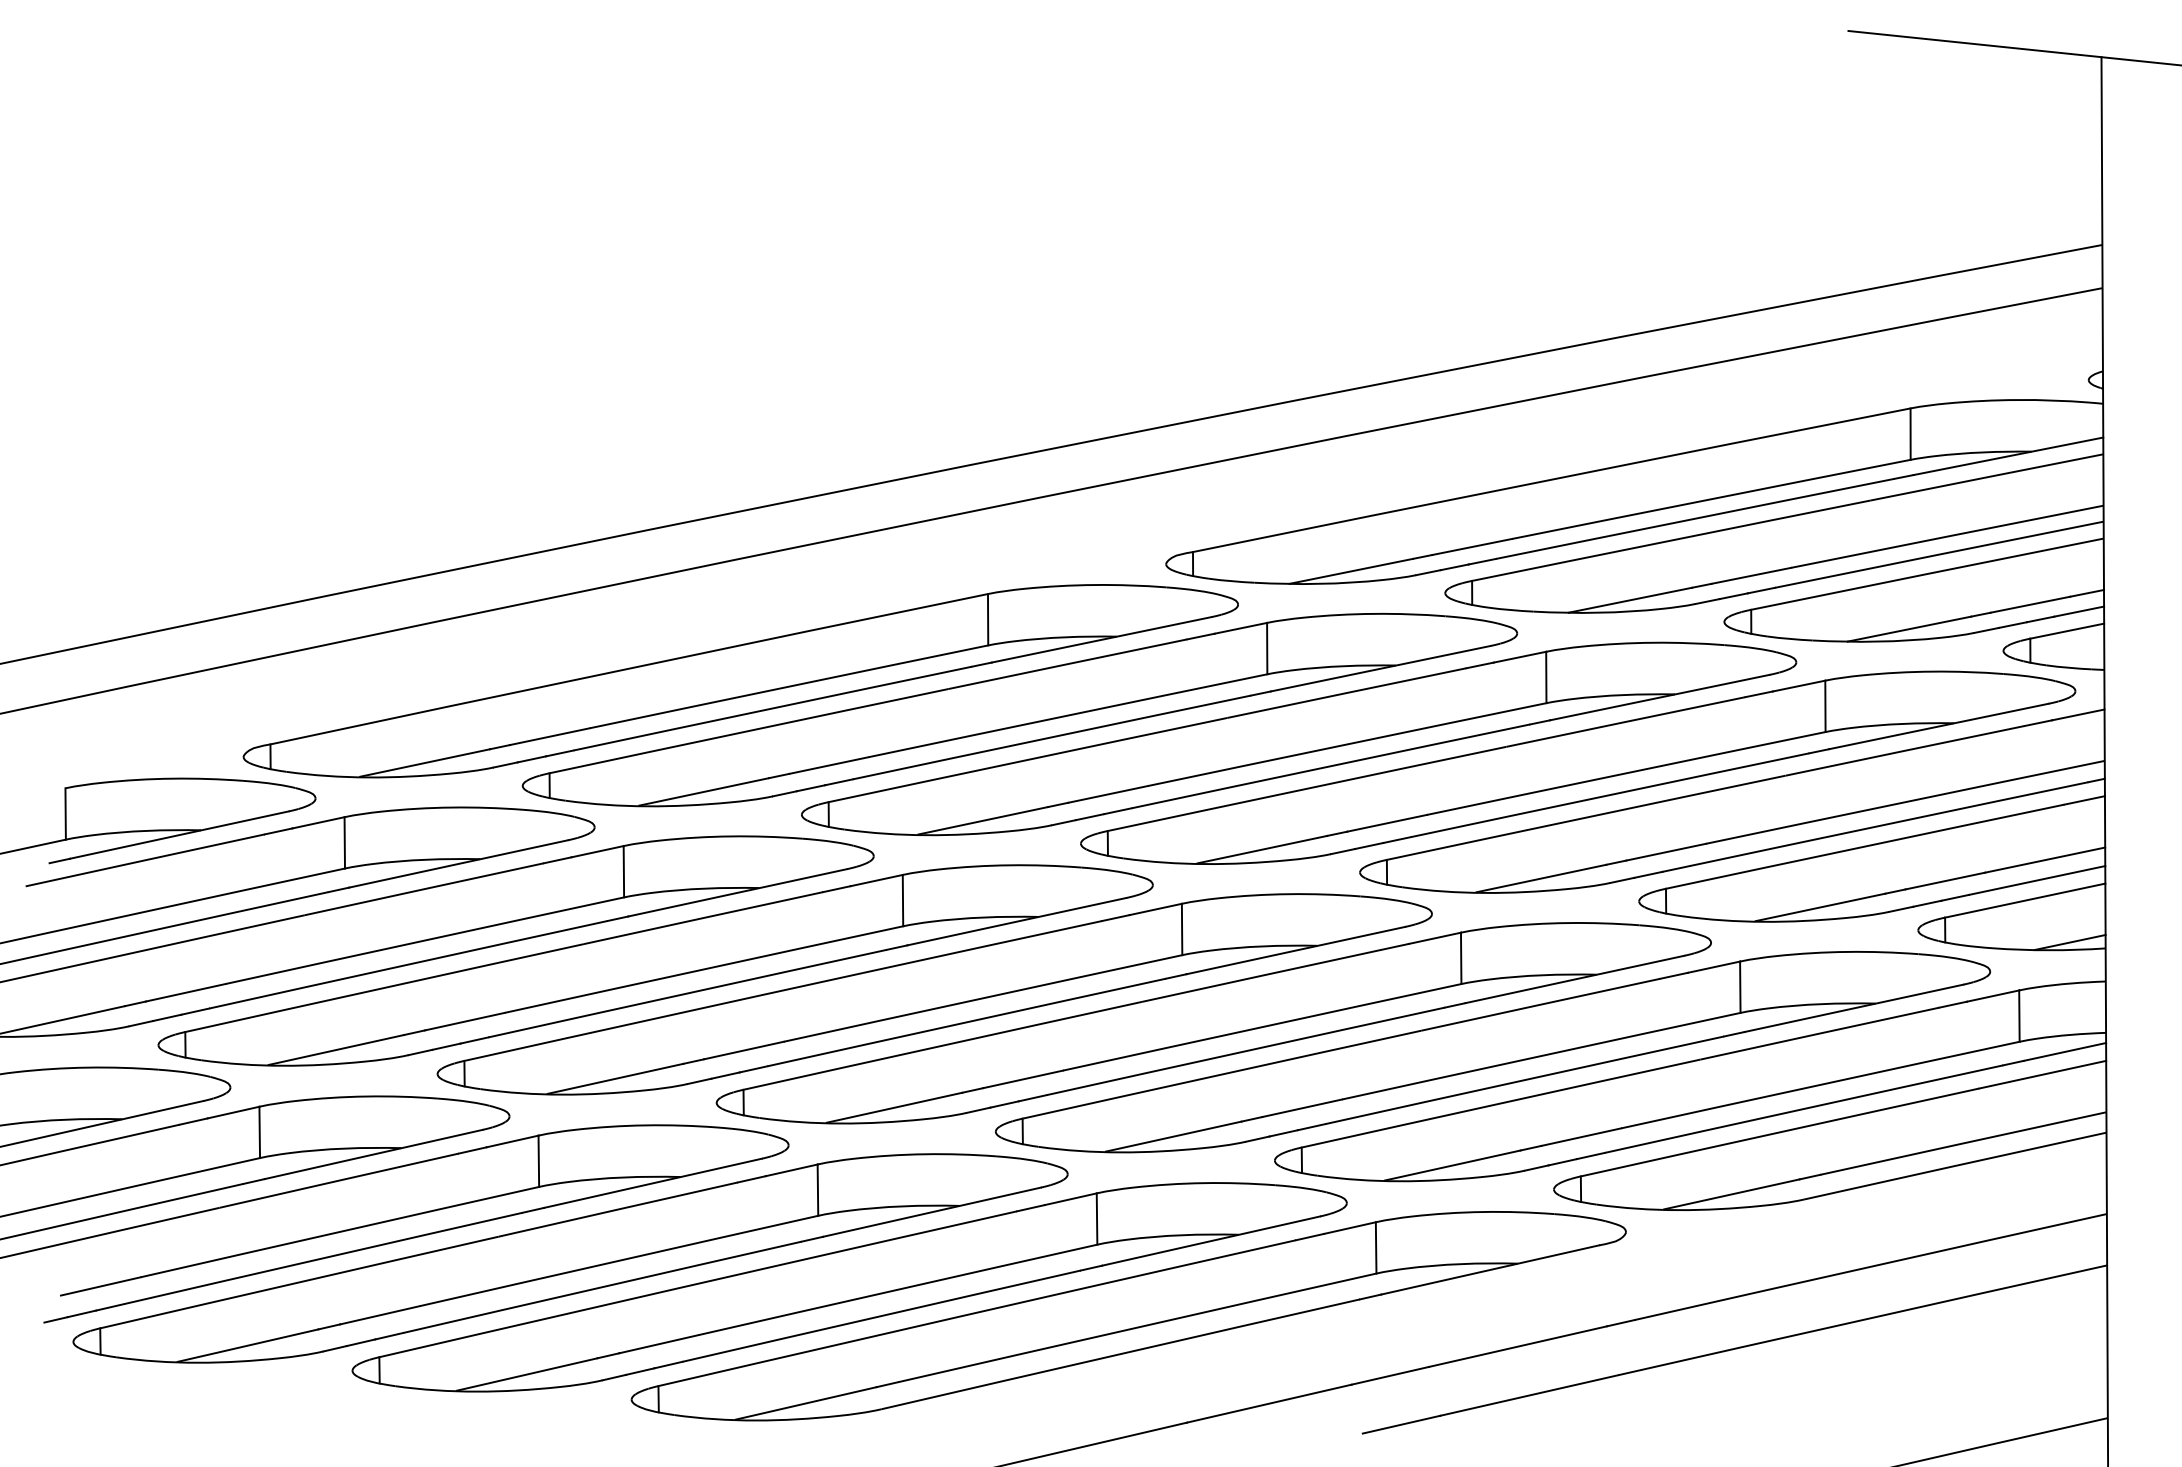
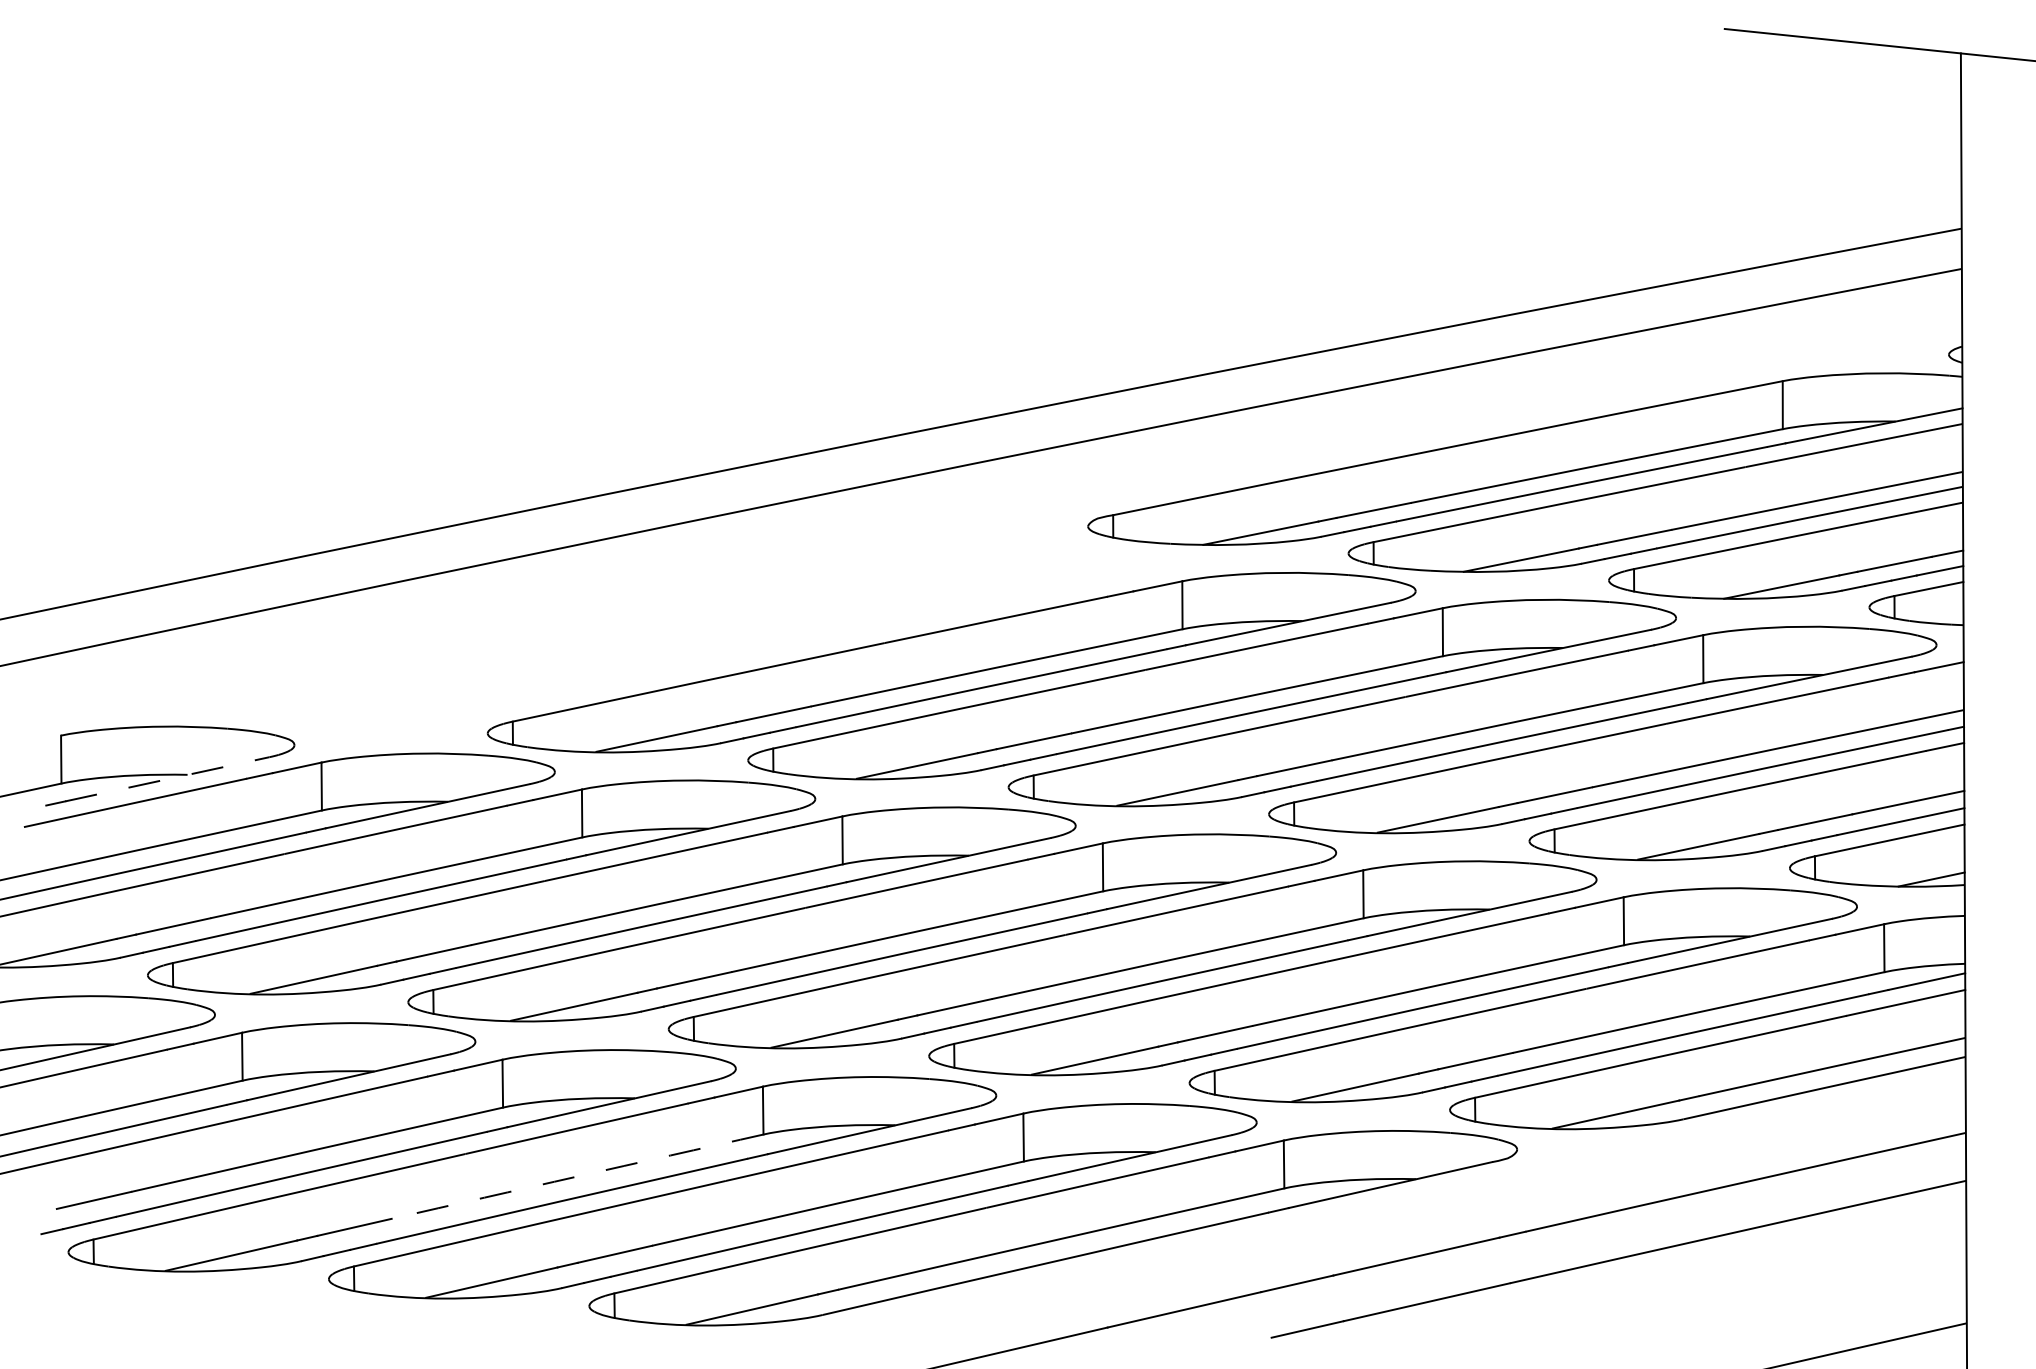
part: (741, 680) -> (691, 635), removed
line: (179, 835) -> (167, 779), solid -> dashed
arc: (618, 1260) -> (577, 1176), solid -> dashed

